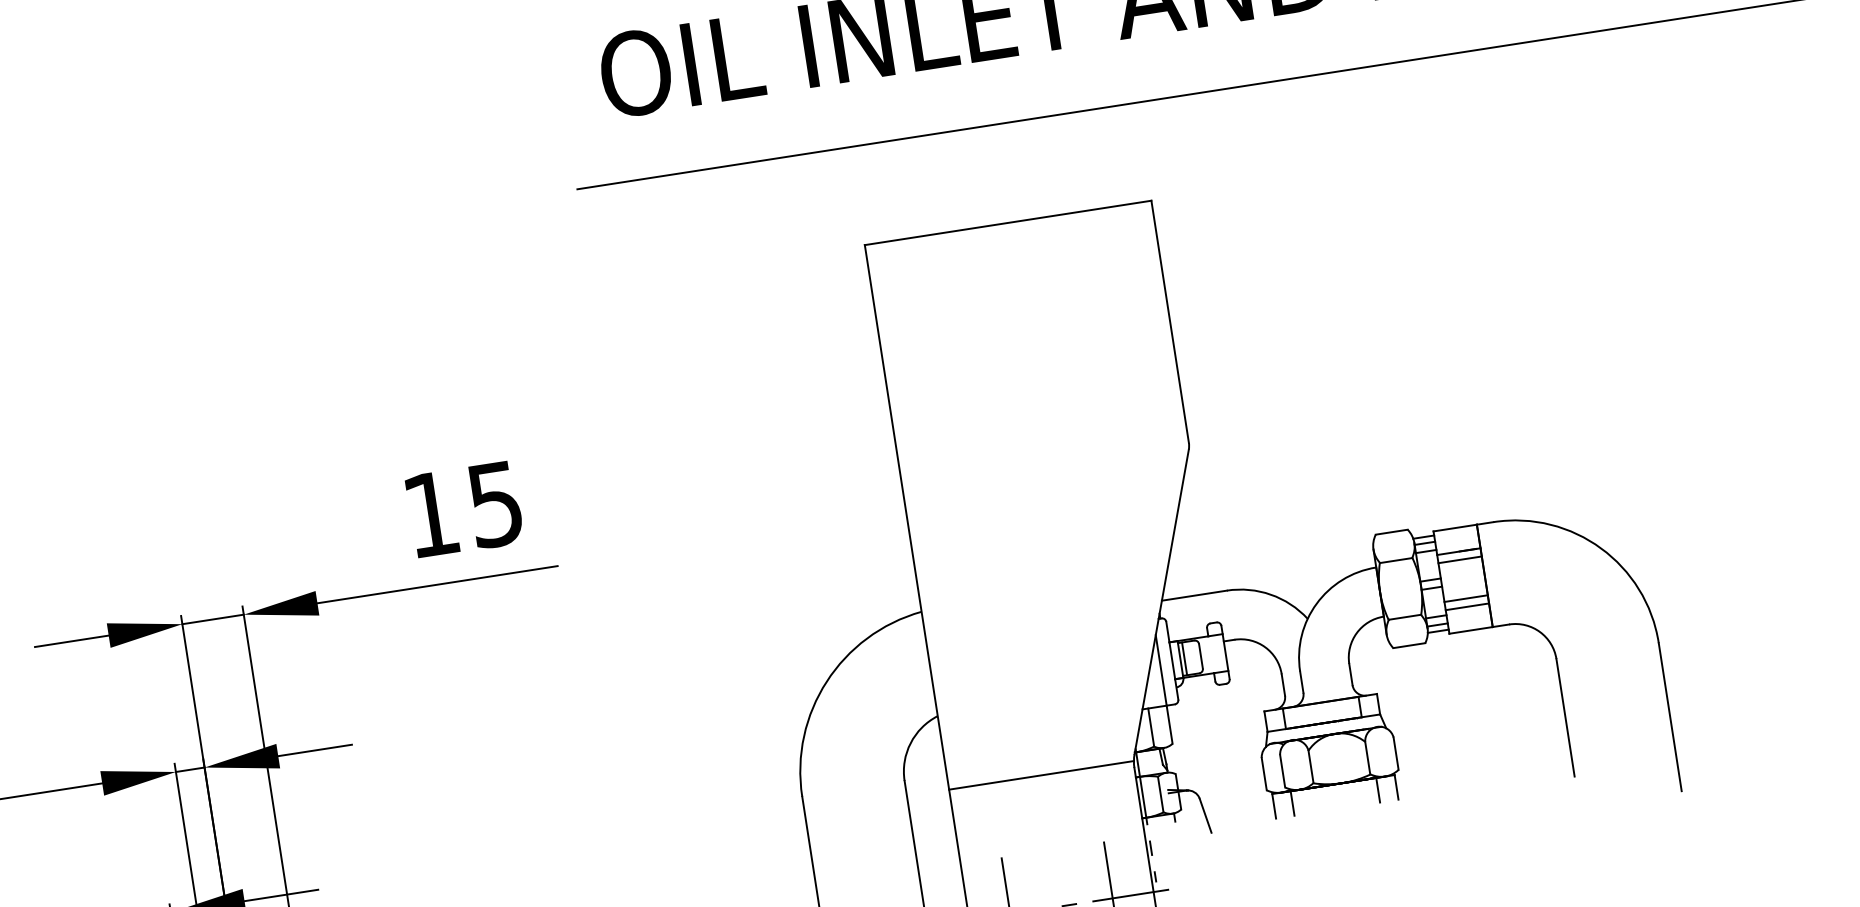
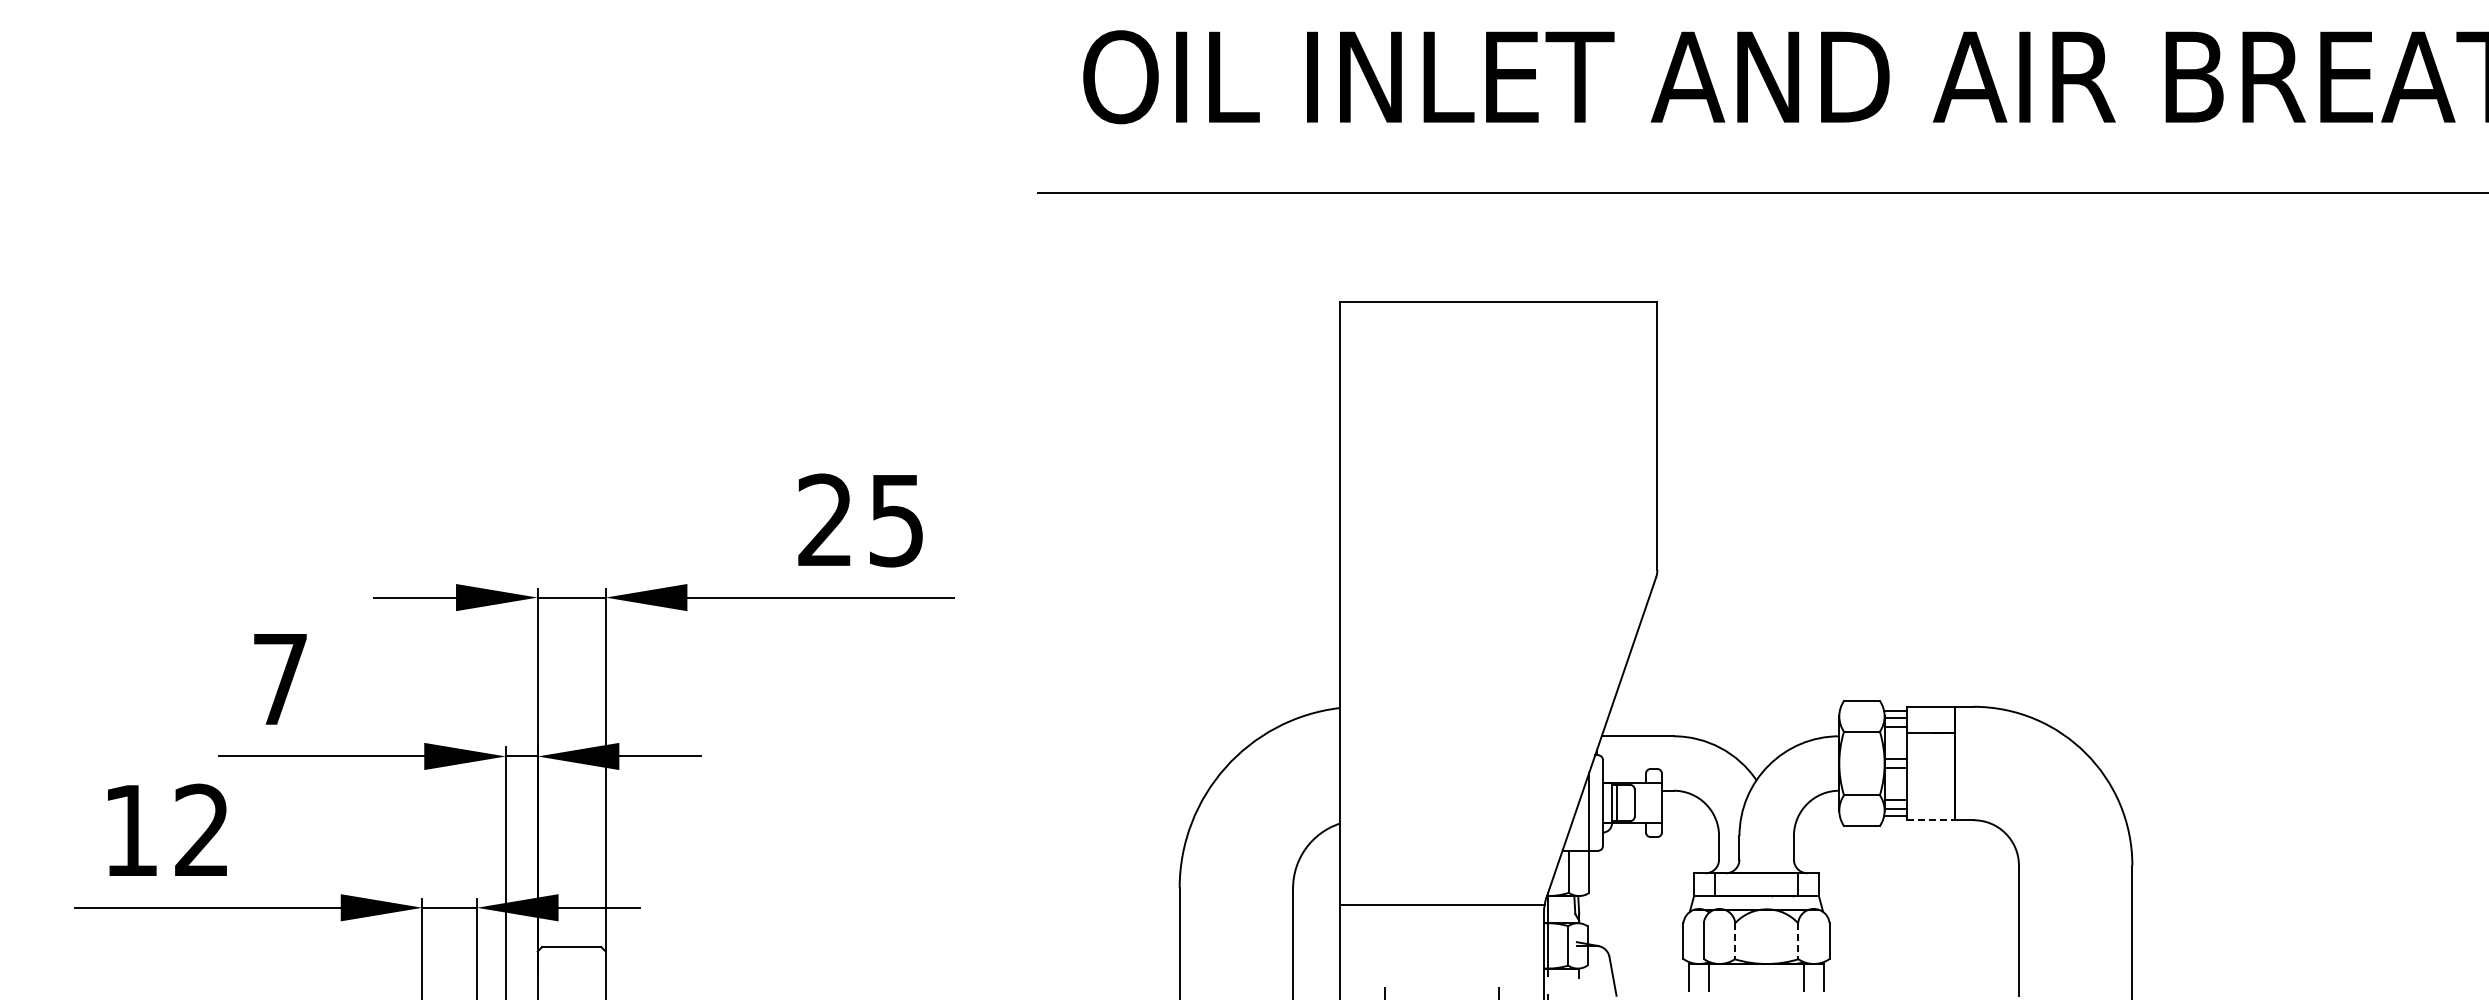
text: (430, 513) -> (824, 519), 15 -> 25
line: (1460, 560) -> (1931, 742), removed
line: (1466, 599) -> (1931, 785), removed
line: (1467, 607) -> (1931, 794), removed
line: (1471, 630) -> (1931, 820), solid -> dashed
line: (1368, 758) -> (1798, 941), solid -> dashed
line: (1311, 767) -> (1735, 941), solid -> dashed

